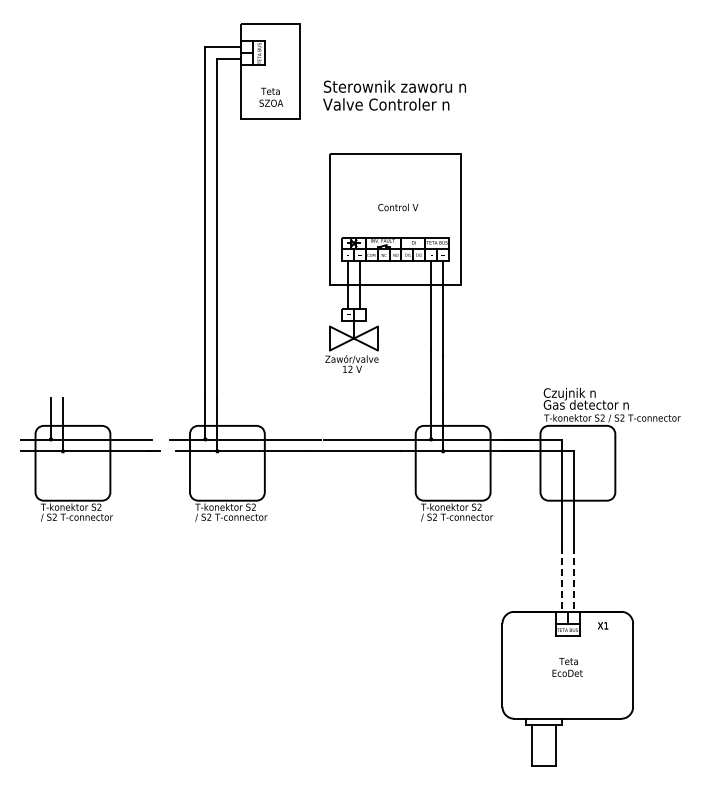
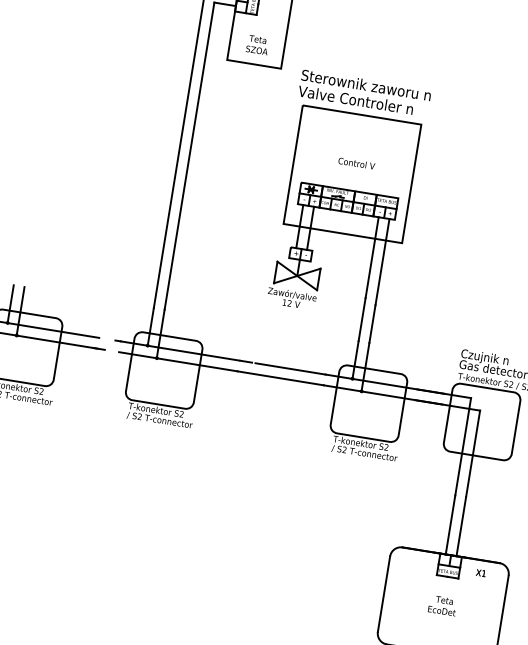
text: (394, 95) -> (364, 93), moved
line: (561, 579) -> (450, 525), dashed -> solid
line: (573, 579) -> (461, 526), dashed -> solid

